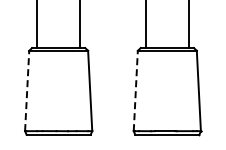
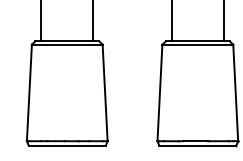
line: (27, 90) -> (29, 92), dashed -> solid
line: (135, 90) -> (159, 92), dashed -> solid

